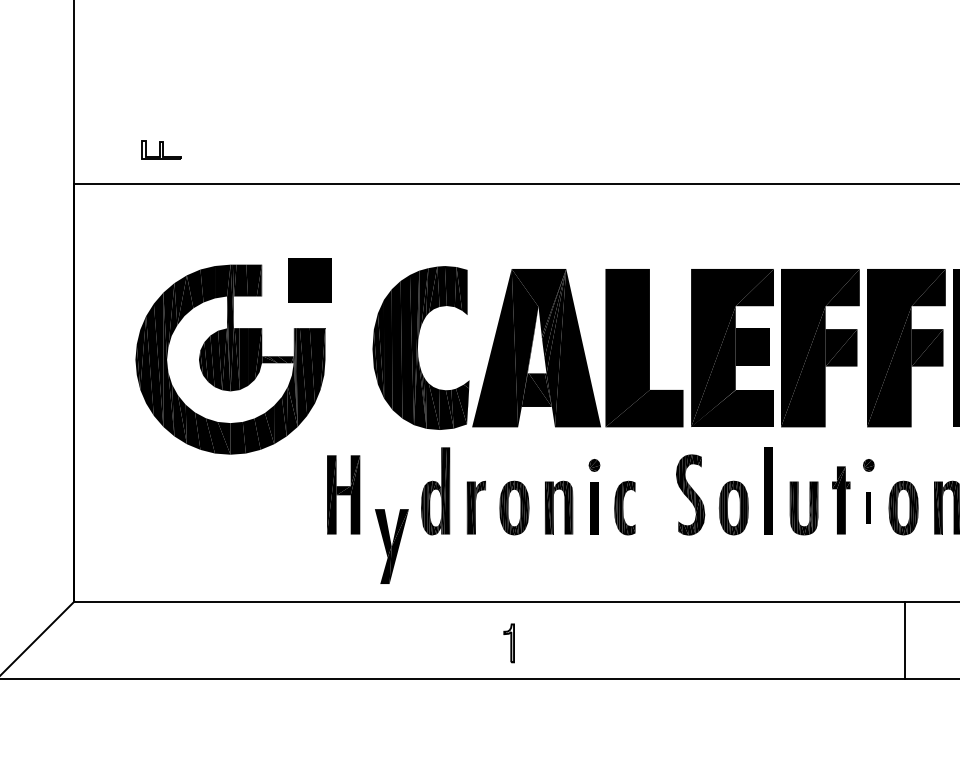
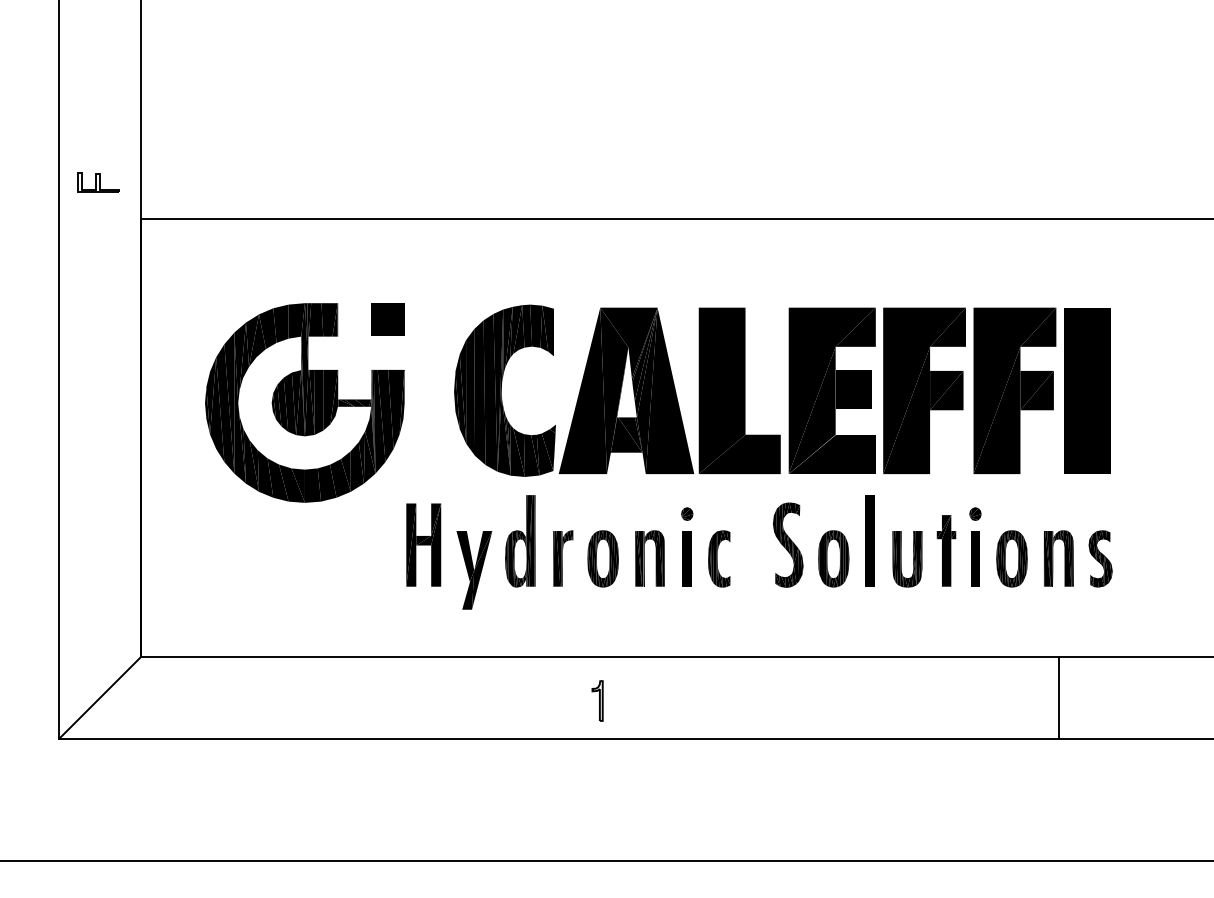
part: (161, 149) -> (98, 182), moved
part: (309, 280) -> (387, 319), size x0.71
part: (868, 507) -> (975, 558), size x1.67
part: (391, 546) -> (474, 570), moved
line: (905, 640) -> (1058, 697), moved

